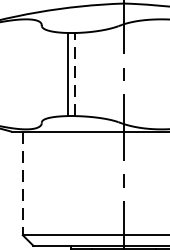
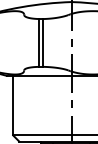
line: (75, 73) -> (43, 42), dashed -> solid
line: (23, 183) -> (13, 105), dashed -> solid

